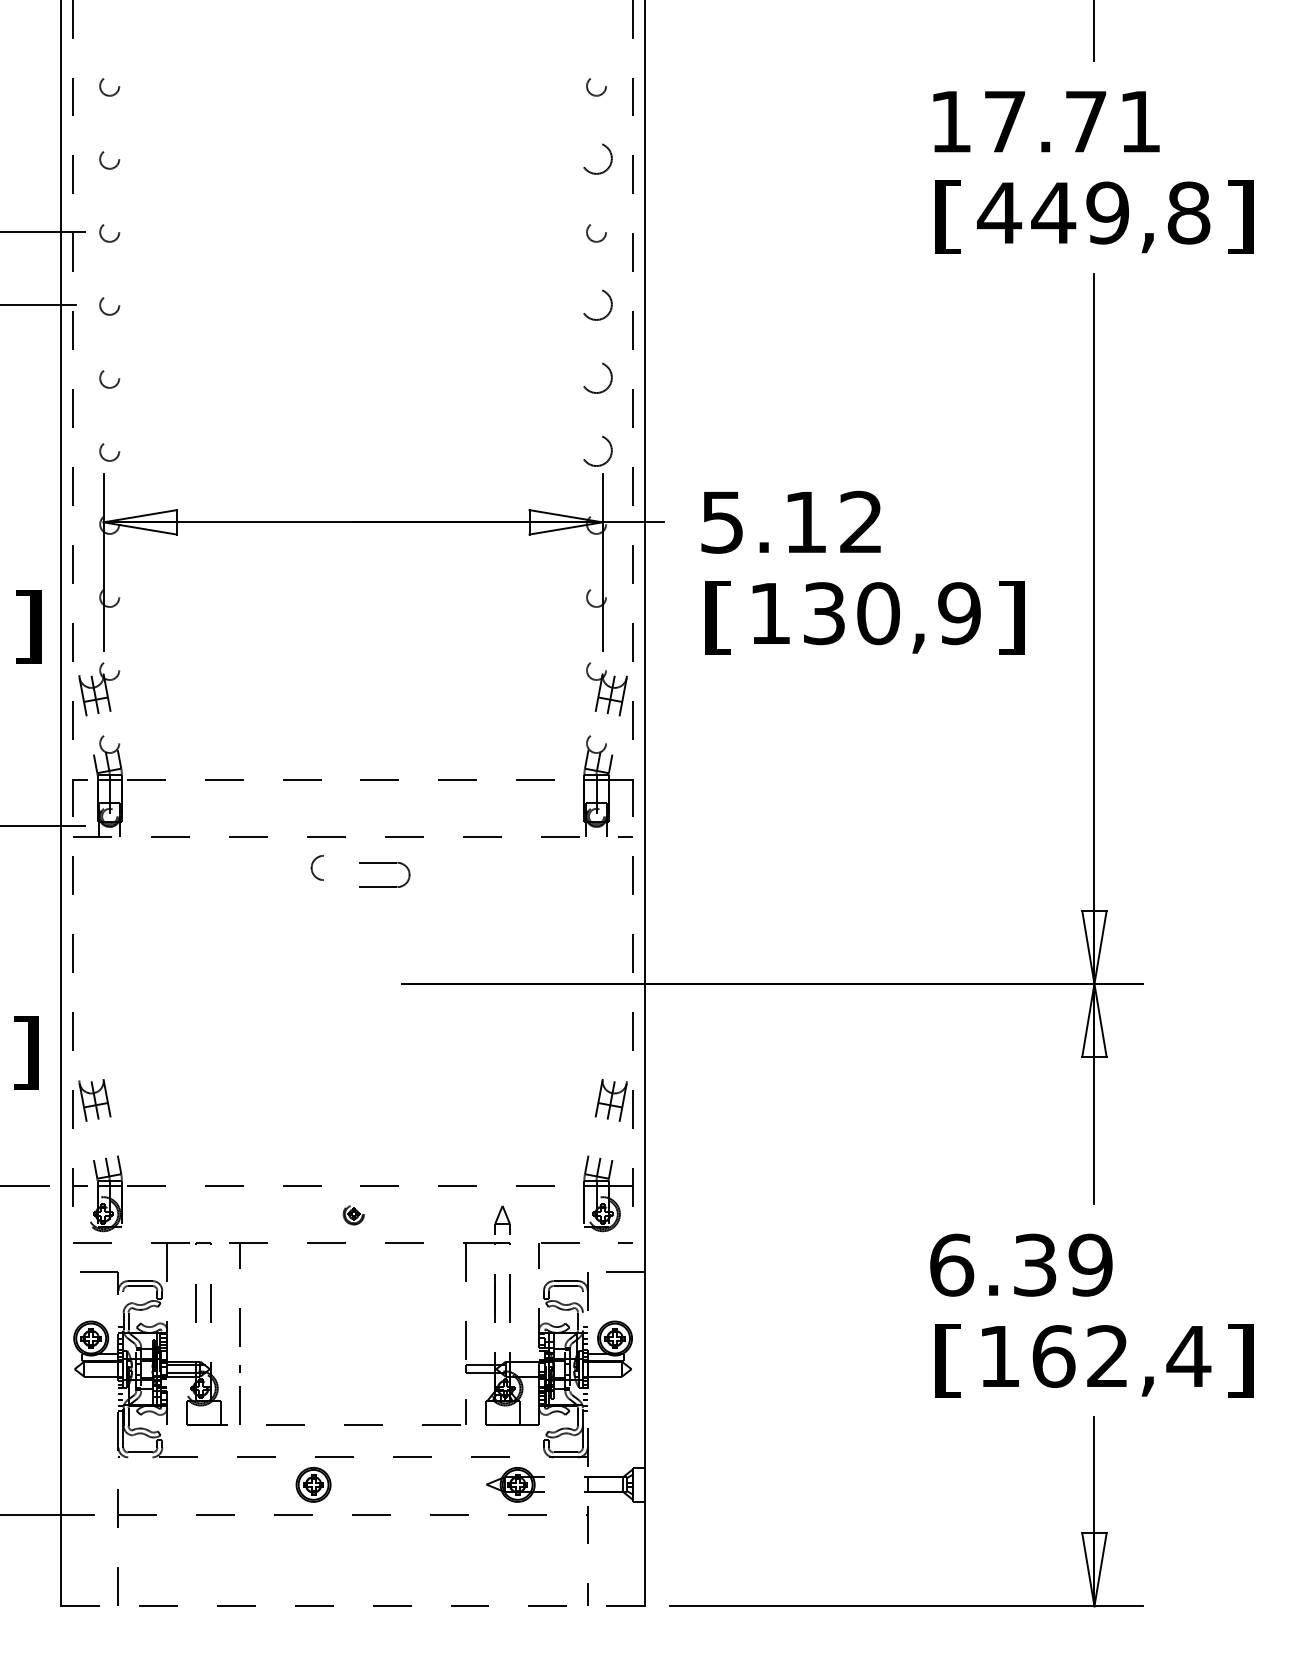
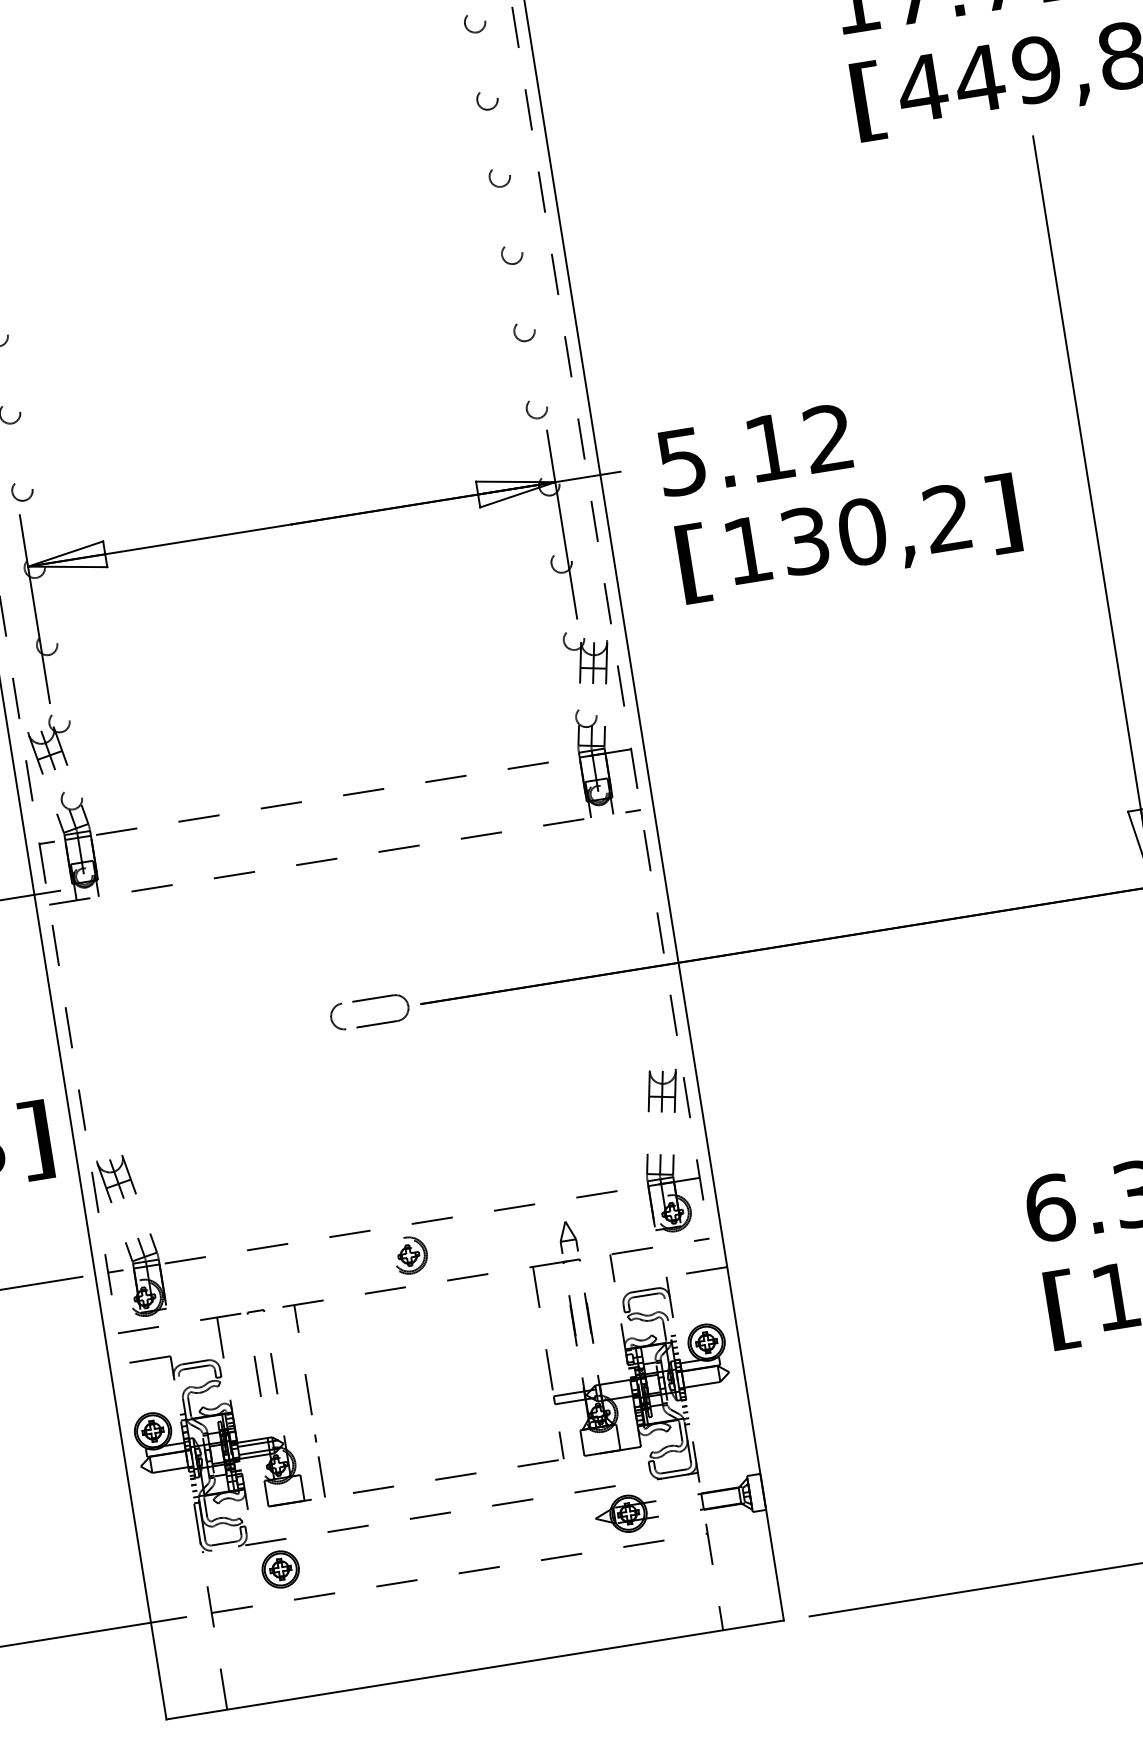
circle: (596, 160) -> (487, 100), size x0.62
circle: (596, 306) -> (512, 255), size x0.62
circle: (596, 379) -> (524, 332), size x0.62
circle: (596, 452) -> (537, 409), size x0.62
text: (959, 613) -> (947, 518), 130,9 -> 130,2
part: (384, 863) -> (379, 998), moved
arc: (312, 867) -> (332, 1017), moved
part: (354, 1214) -> (410, 1255), size x1.67
part: (313, 1484) -> (280, 1569), moved
line: (352, 1606) -> (474, 1670), dashed -> solid

